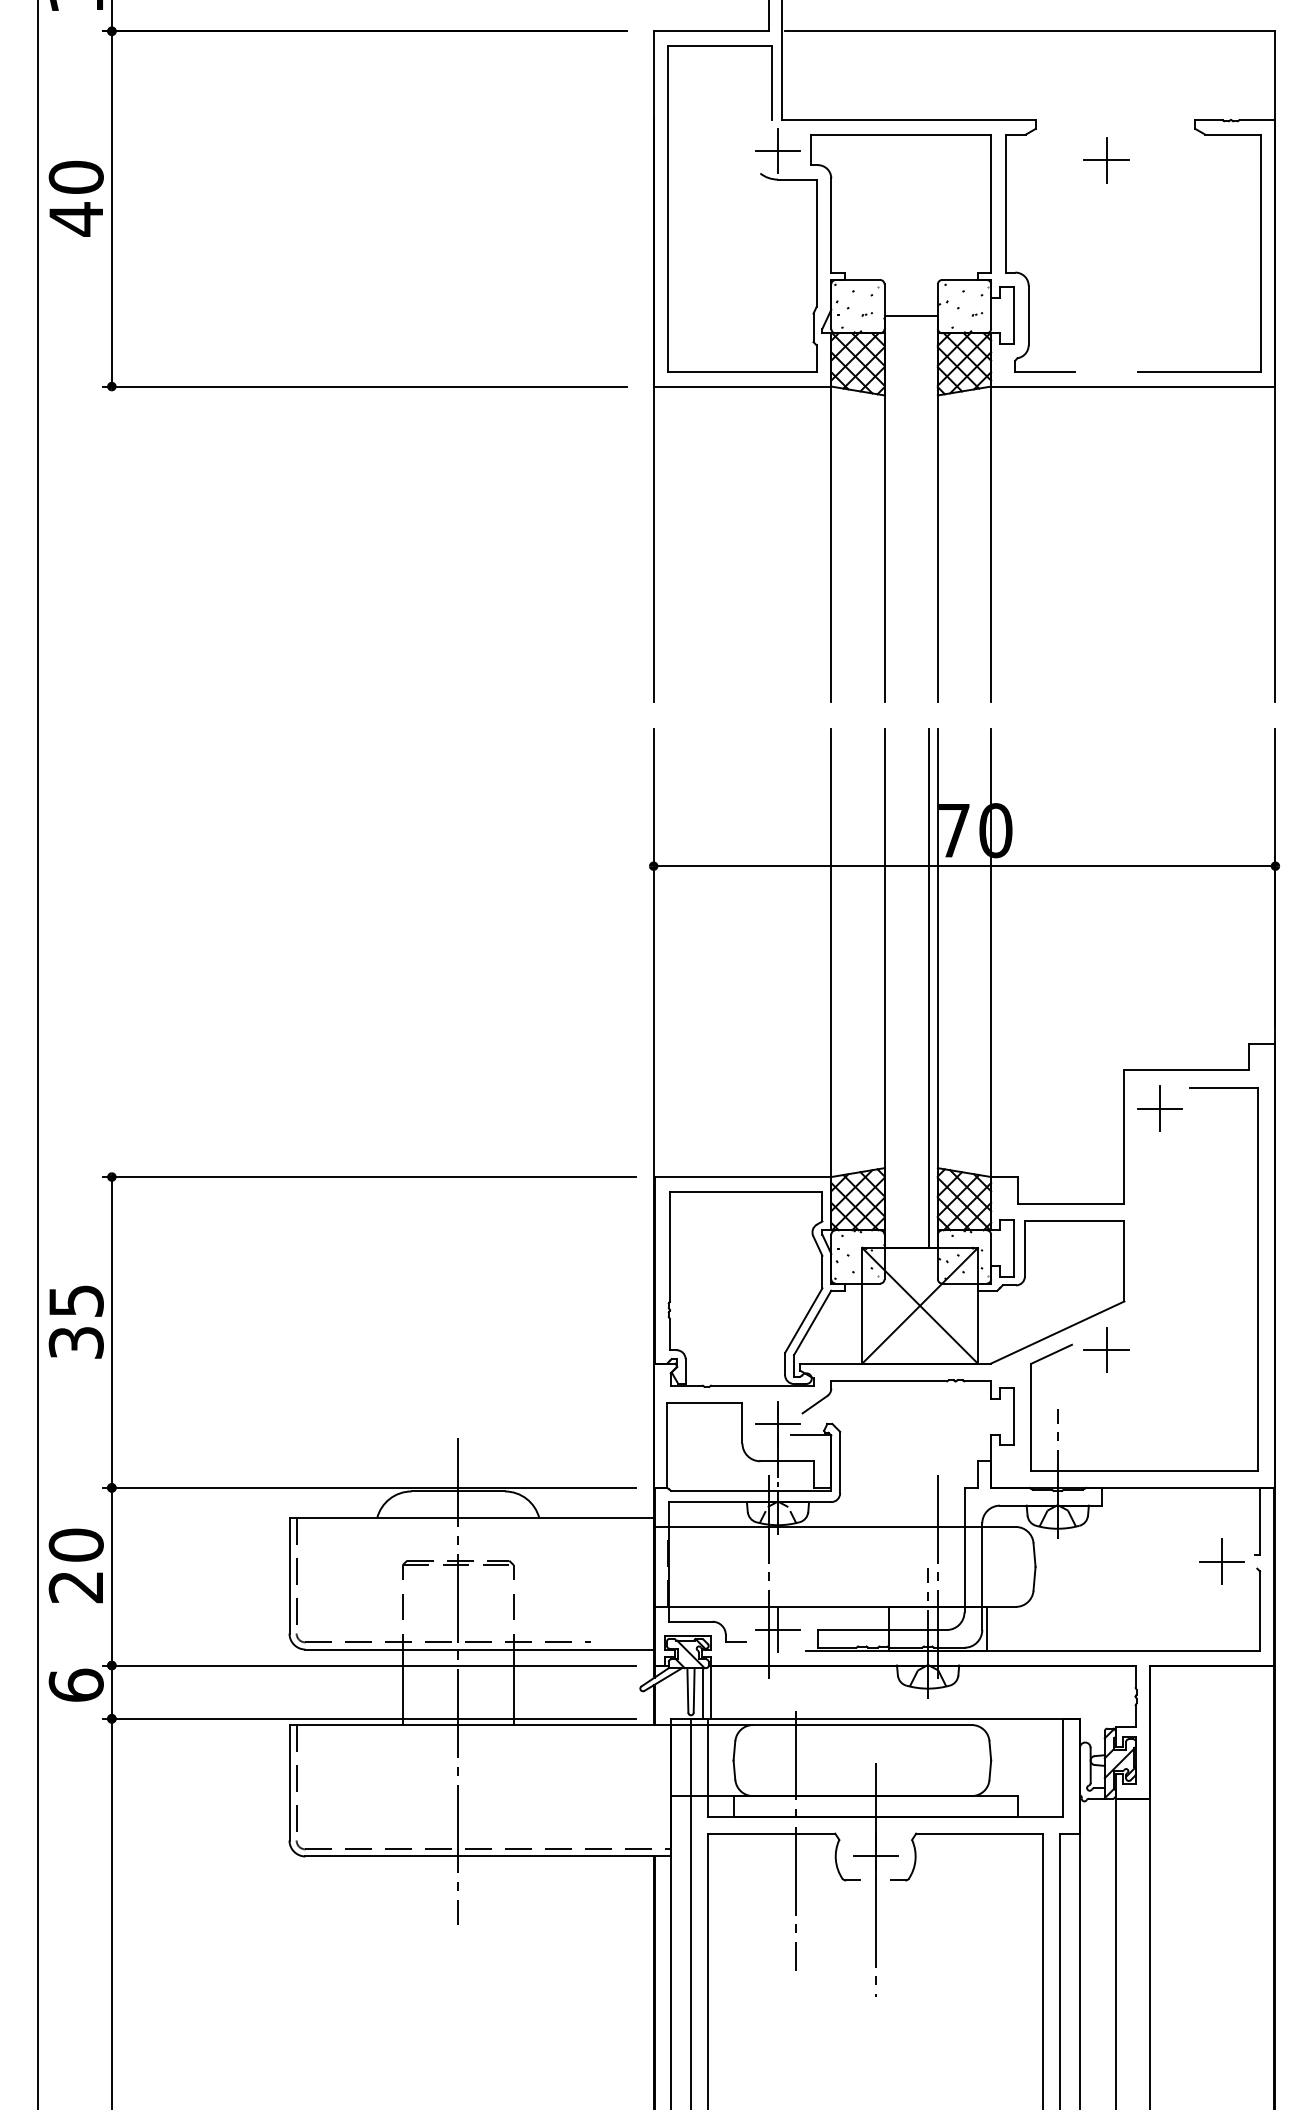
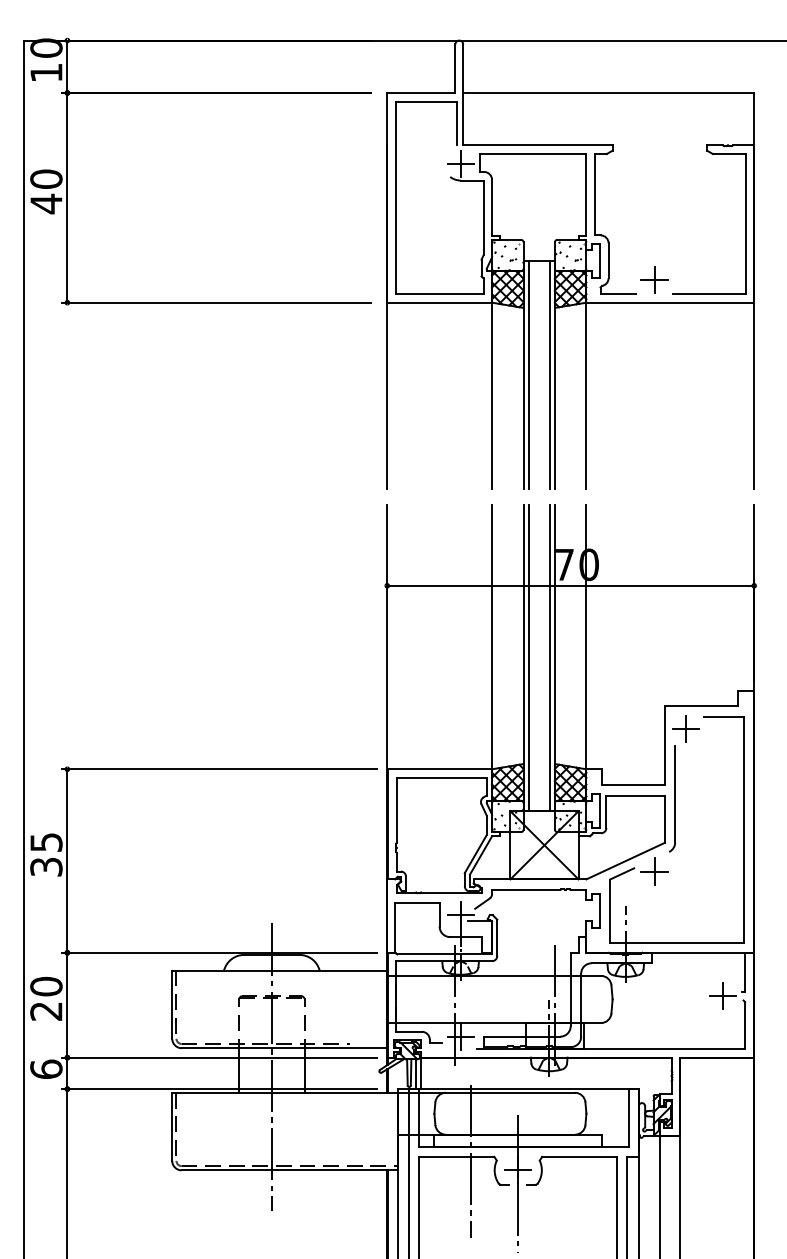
part: (1106, 159) -> (654, 279), moved
line: (893, 508) -> (528, 374), added
line: (928, 508) -> (549, 374), added
line: (893, 987) -> (528, 657), added
part: (1136, 1226) -> (672, 798), added

